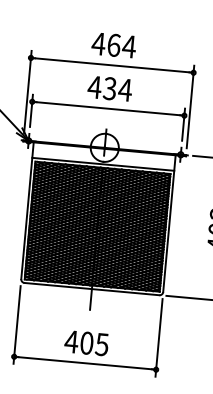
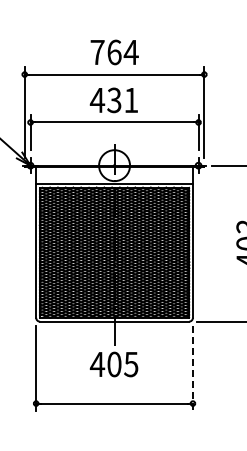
text: (98, 43) -> (97, 52), 464 -> 764
text: (124, 90) -> (130, 100), 434 -> 431
line: (158, 337) -> (192, 368), solid -> dashed
text: (86, 343) -> (113, 364), moved

